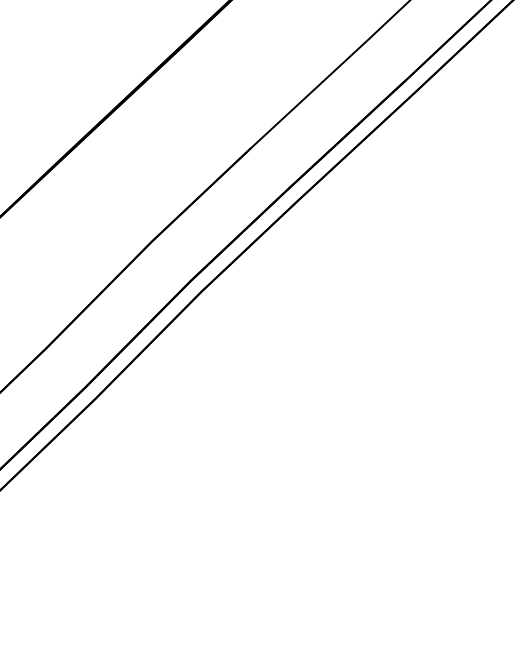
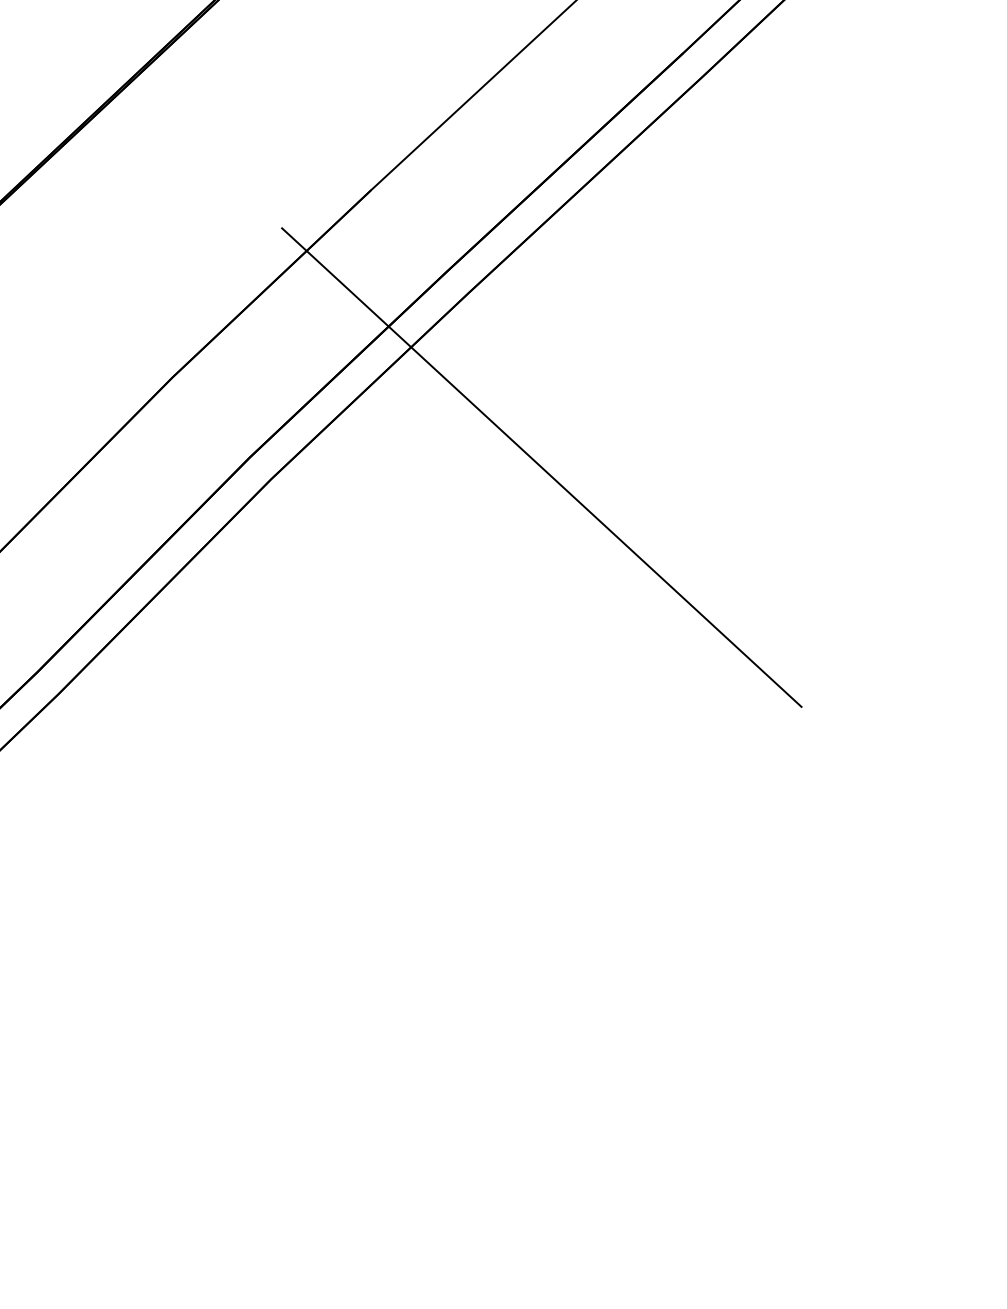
line: (335, 286) -> (541, 468), added

